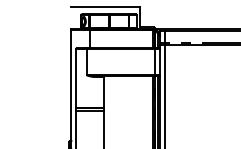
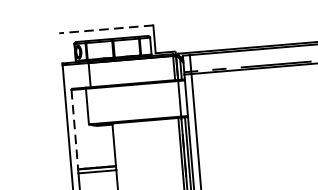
line: (105, 6) -> (106, 29), solid -> dashed
line: (76, 78) -> (75, 129), solid -> dashed

